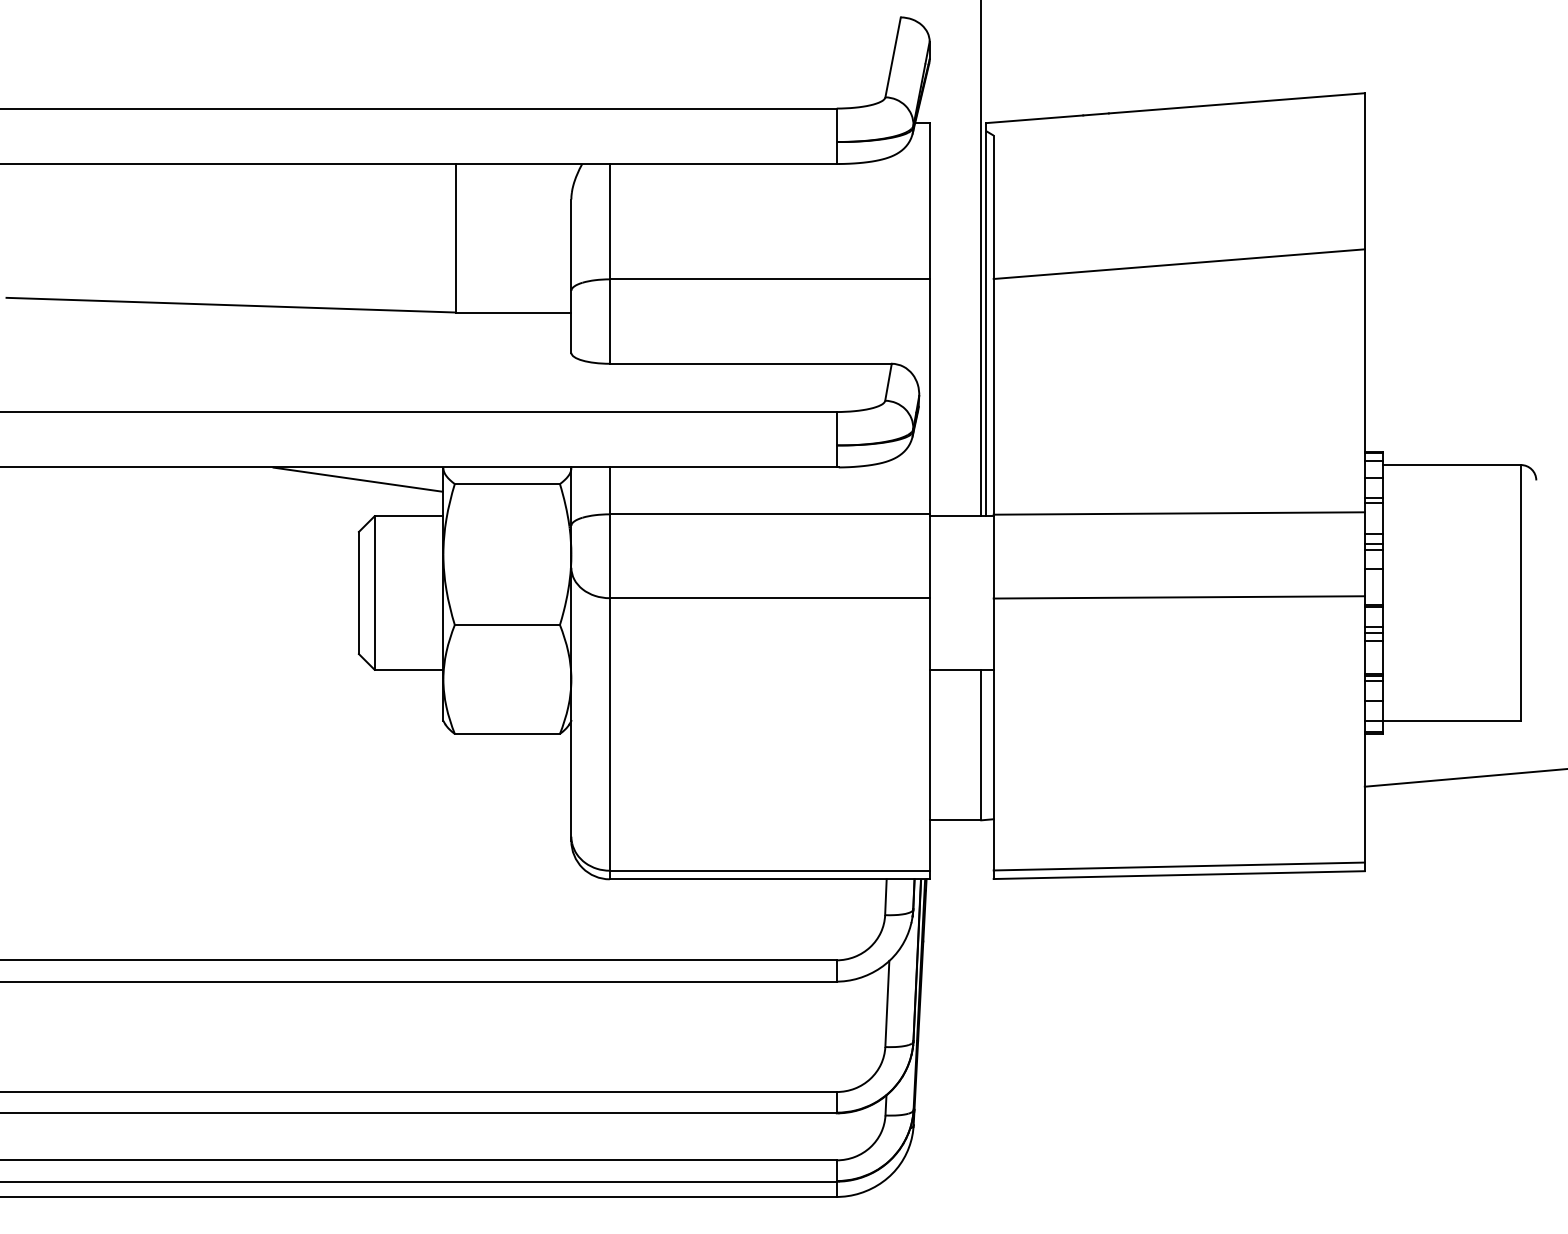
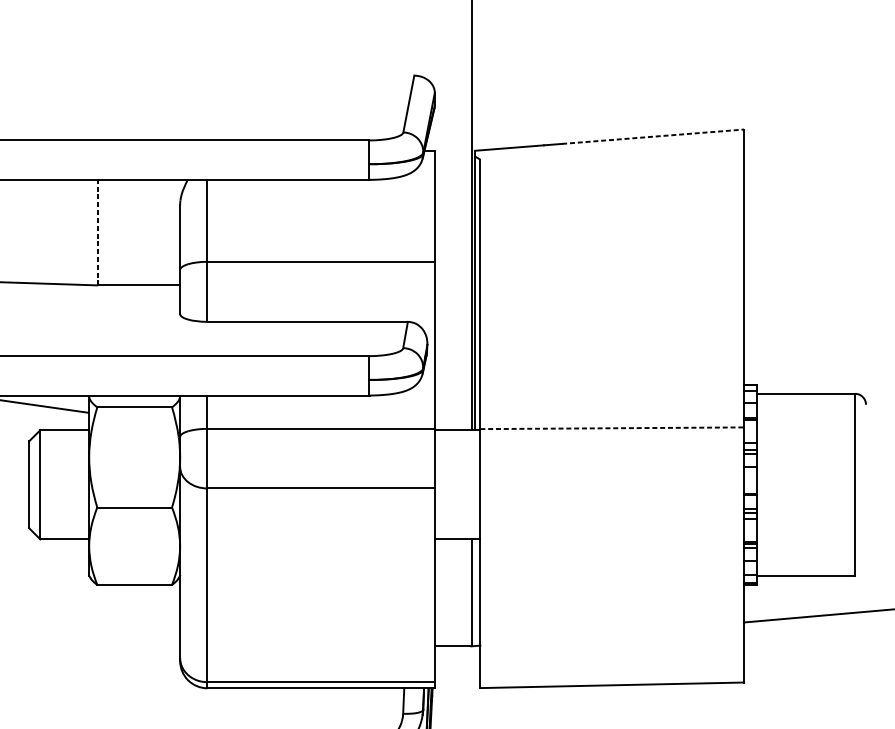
line: (1237, 103) -> (653, 136), solid -> dashed
line: (456, 237) -> (98, 232), solid -> dashed
line: (1178, 264) -> (611, 251), removed
line: (1179, 513) -> (612, 428), solid -> dashed
line: (1178, 597) -> (611, 487), removed
line: (1178, 866) -> (611, 679), removed

